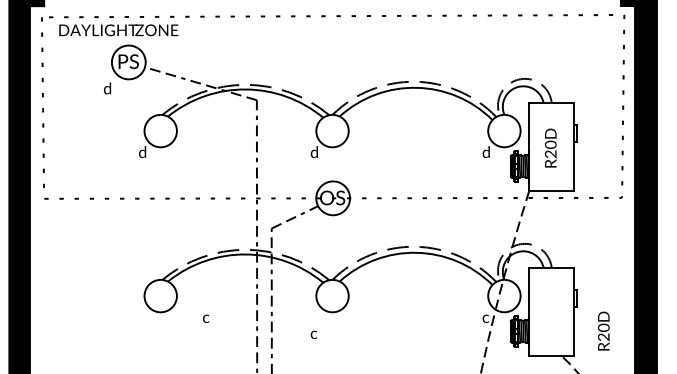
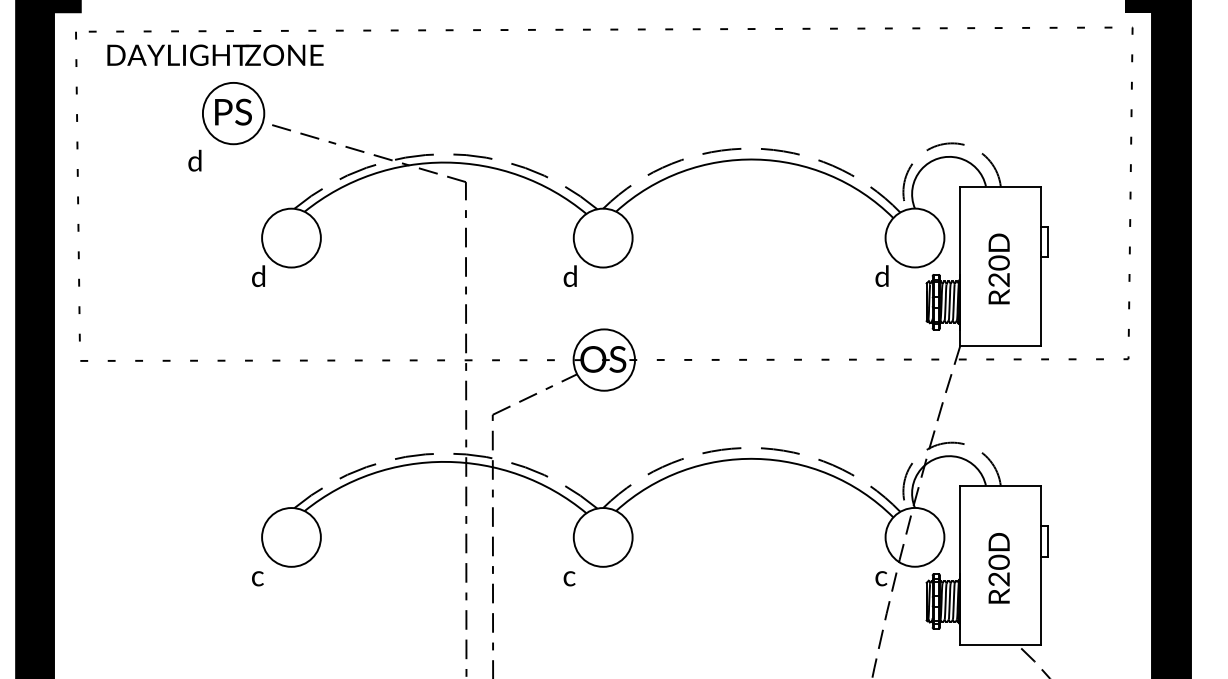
text: (206, 318) -> (258, 578), moved
text: (603, 330) -> (998, 567), moved
text: (313, 334) -> (568, 578), moved

